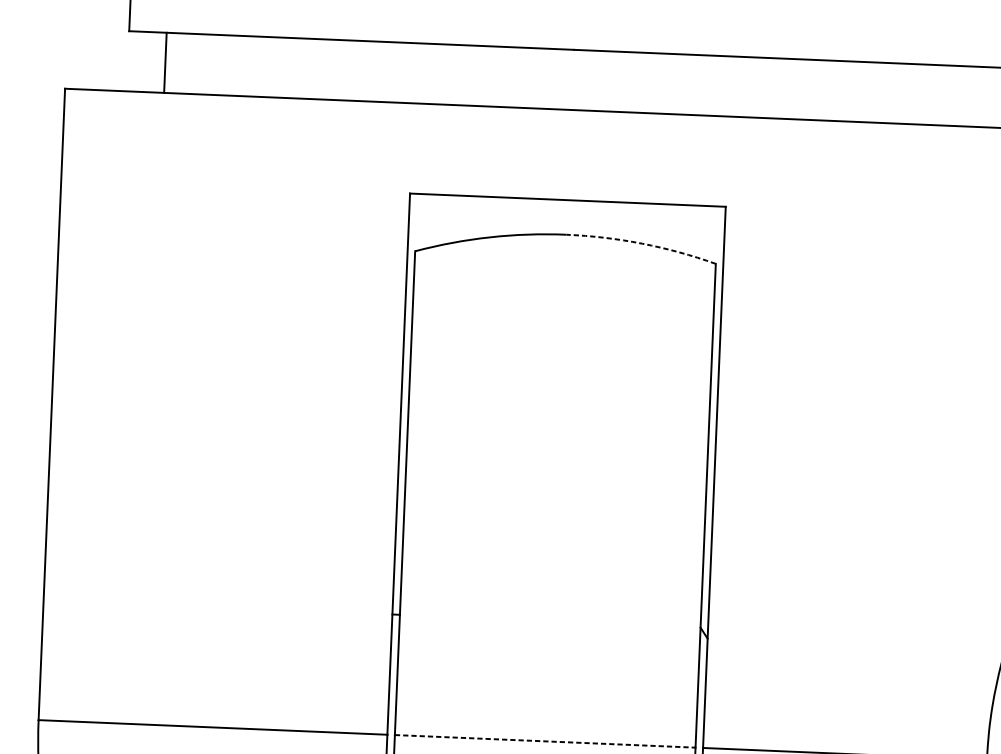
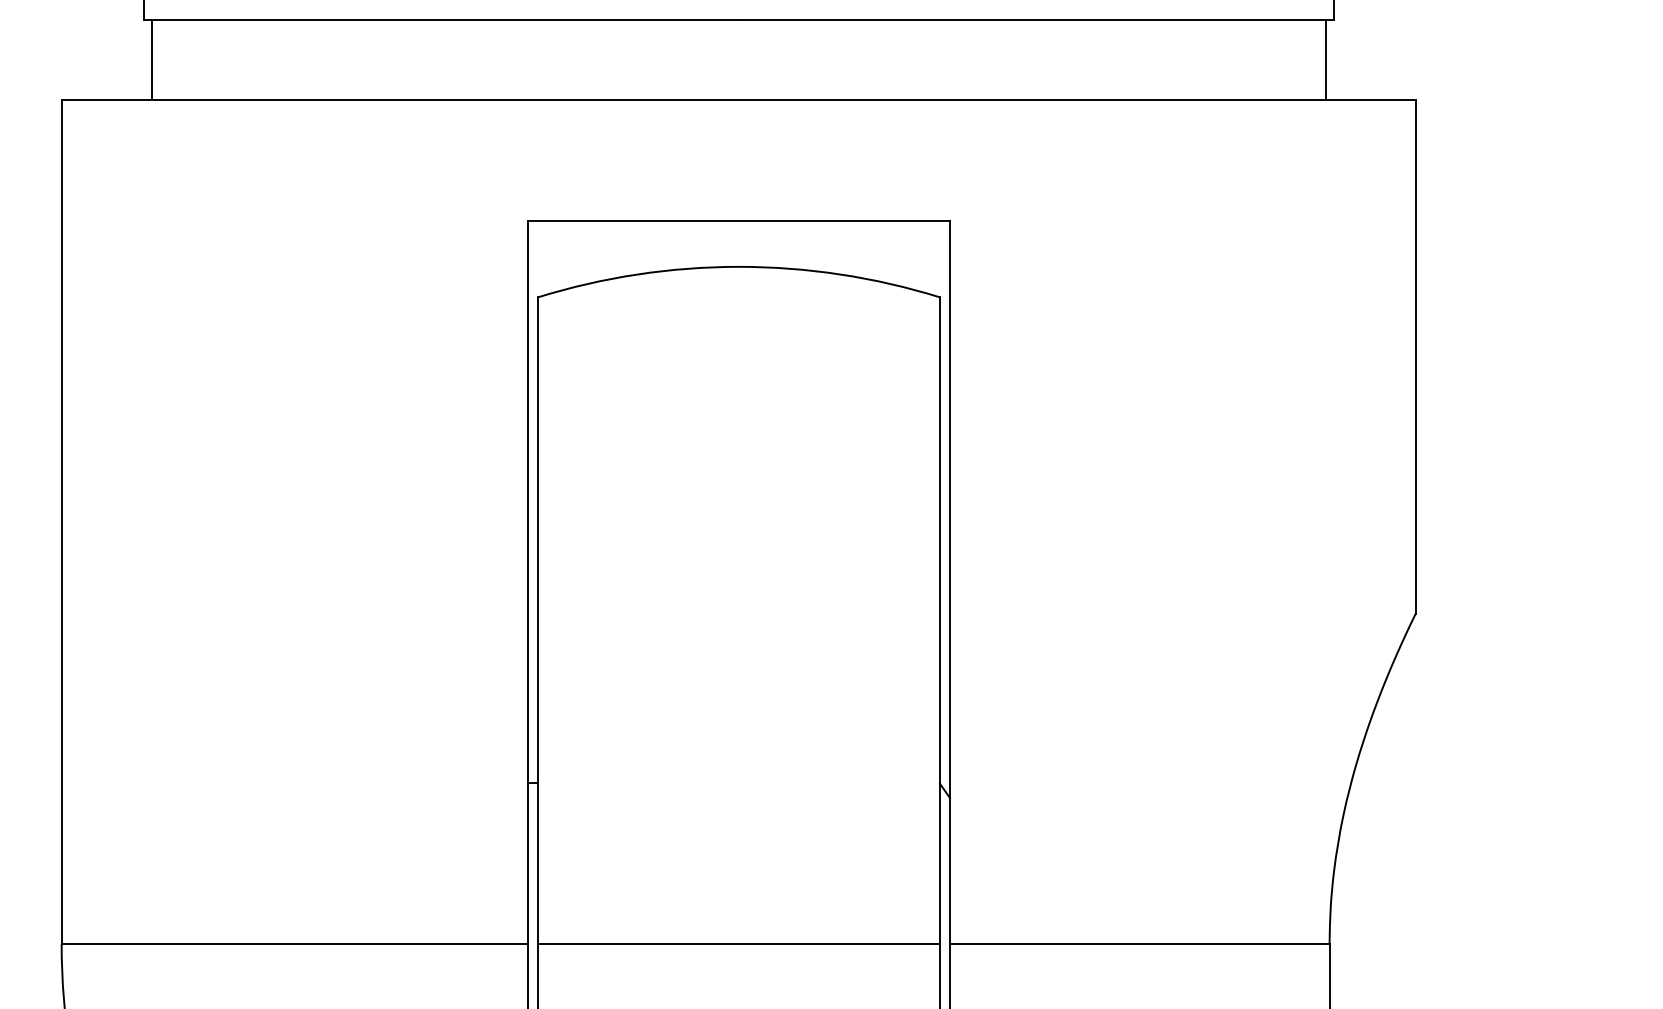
line: (165, 62) -> (152, 59), moved
arc: (642, 243) -> (840, 274), dashed -> solid
line: (544, 741) -> (738, 944), dashed -> solid

